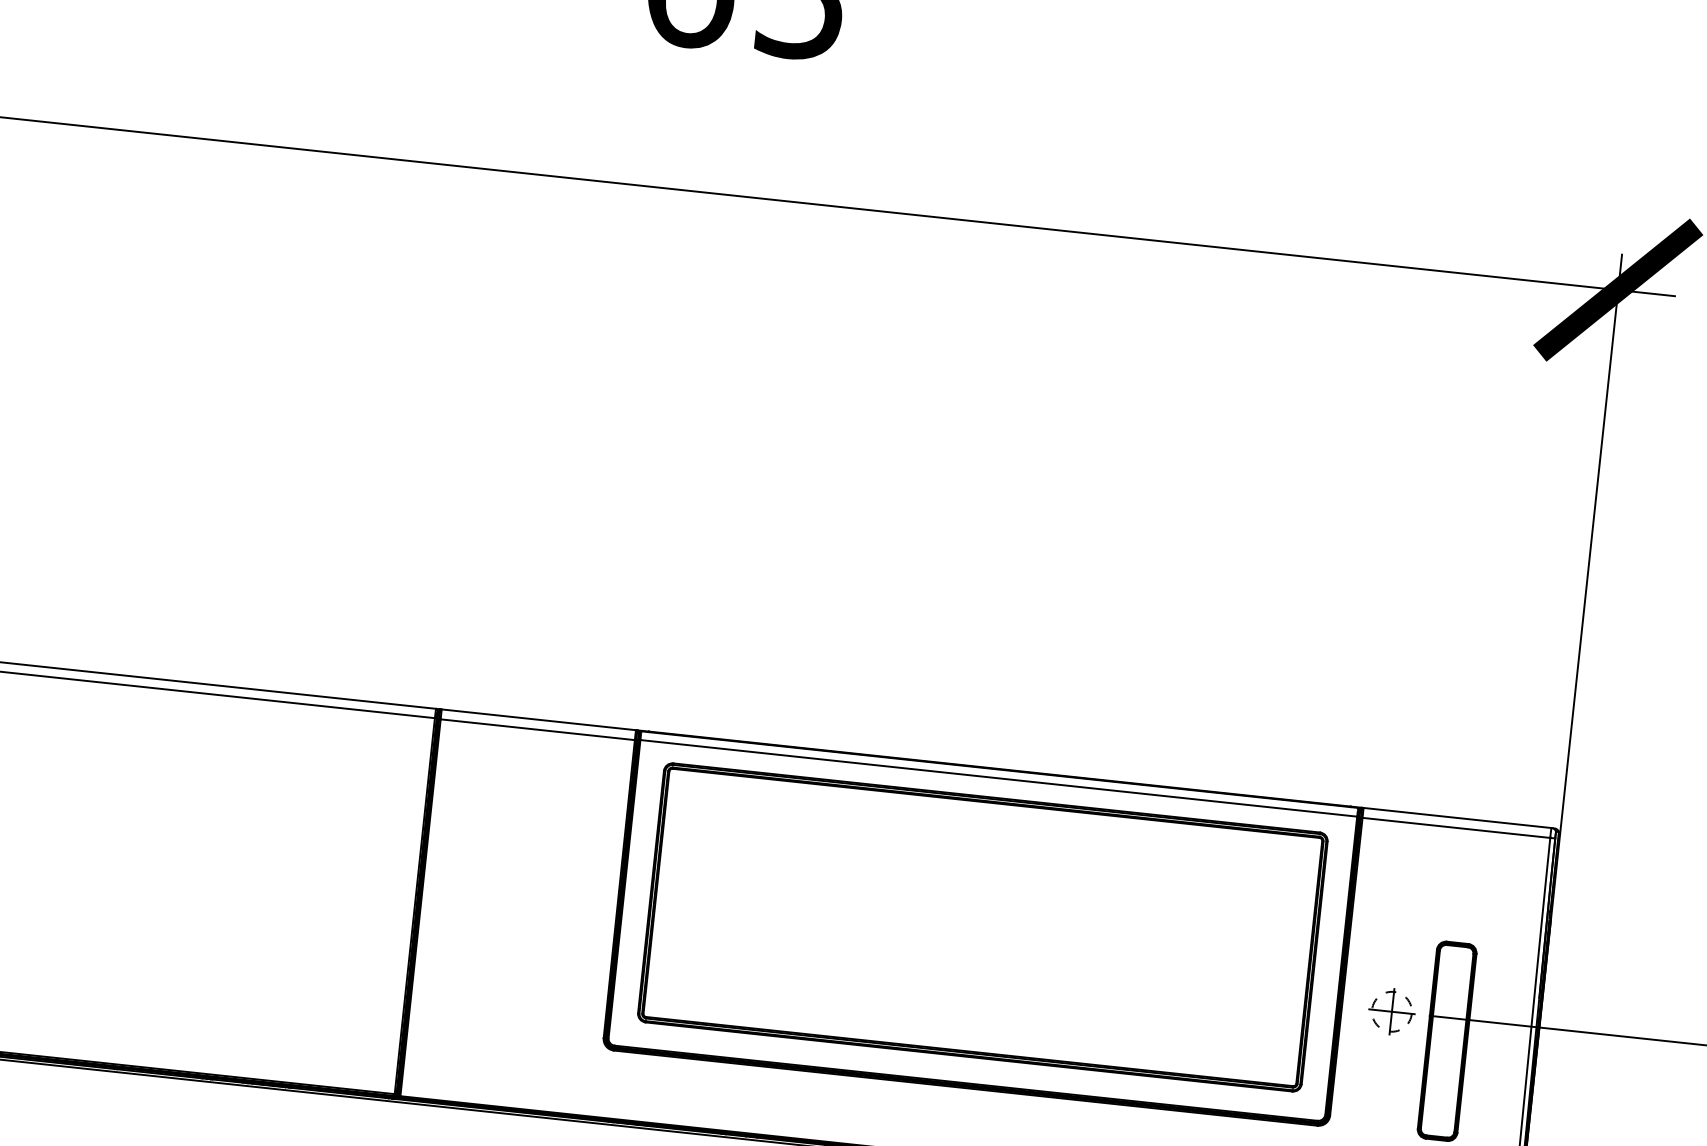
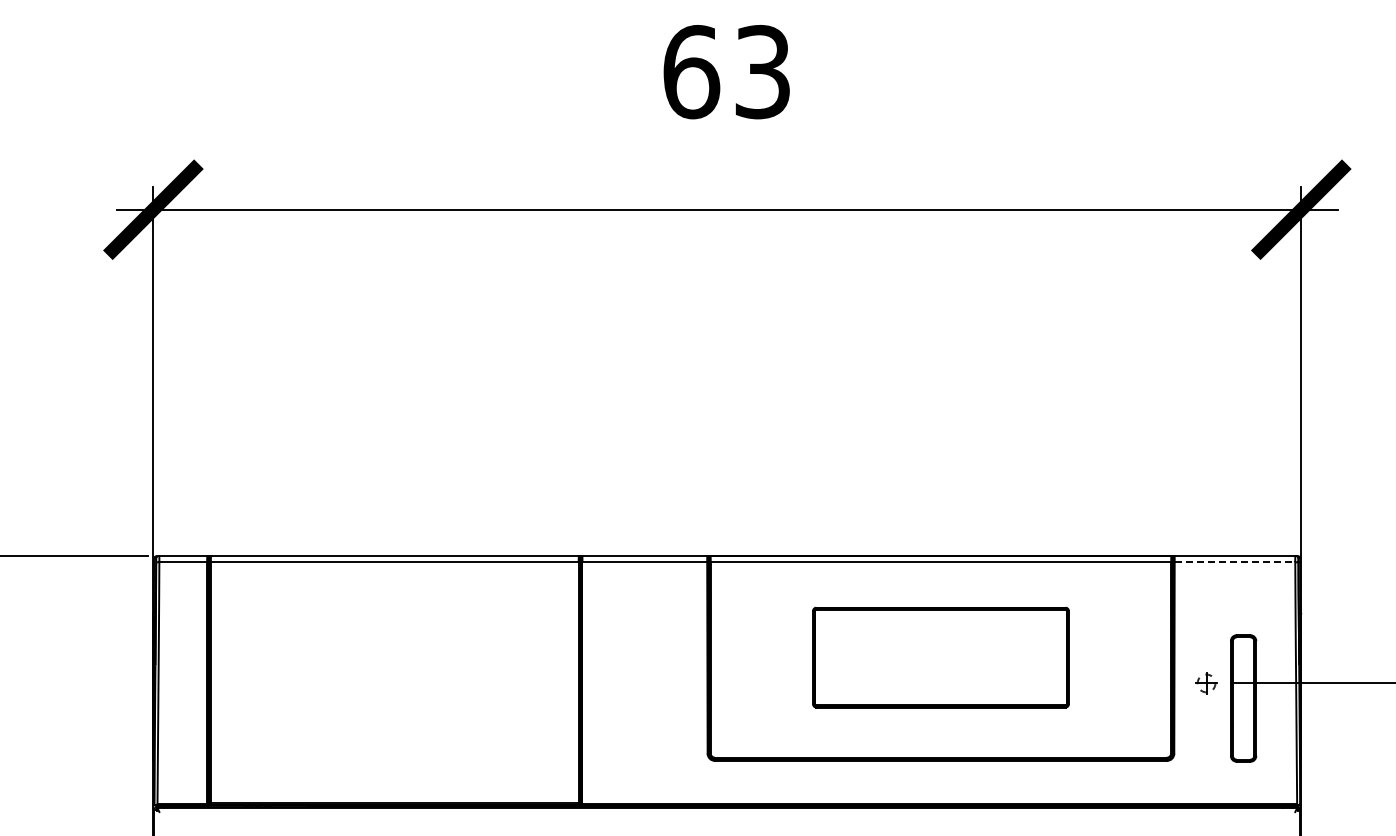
line: (1457, 828) -> (1235, 562), solid -> dashed
part: (982, 927) -> (940, 657), size x0.6
part: (1391, 1011) -> (1206, 683), size x0.7

